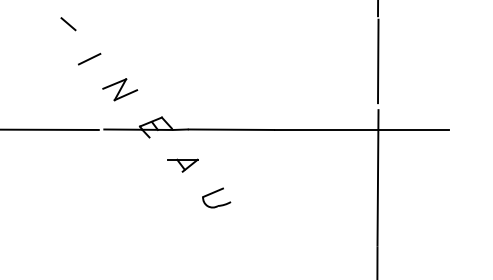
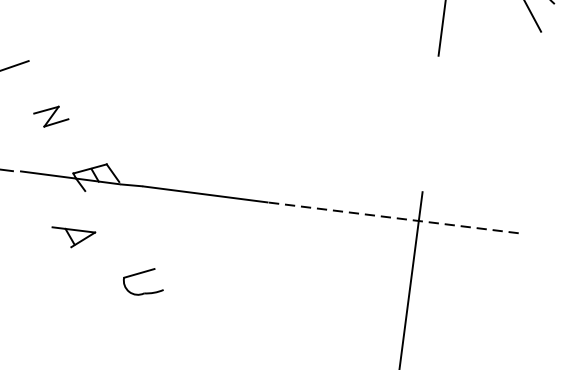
line: (378, 61) -> (431, 121), removed
part: (120, 89) -> (51, 116), size x0.7
line: (361, 129) -> (394, 217), solid -> dashed
part: (182, 165) -> (72, 238), moved
part: (216, 197) -> (143, 280), moved

